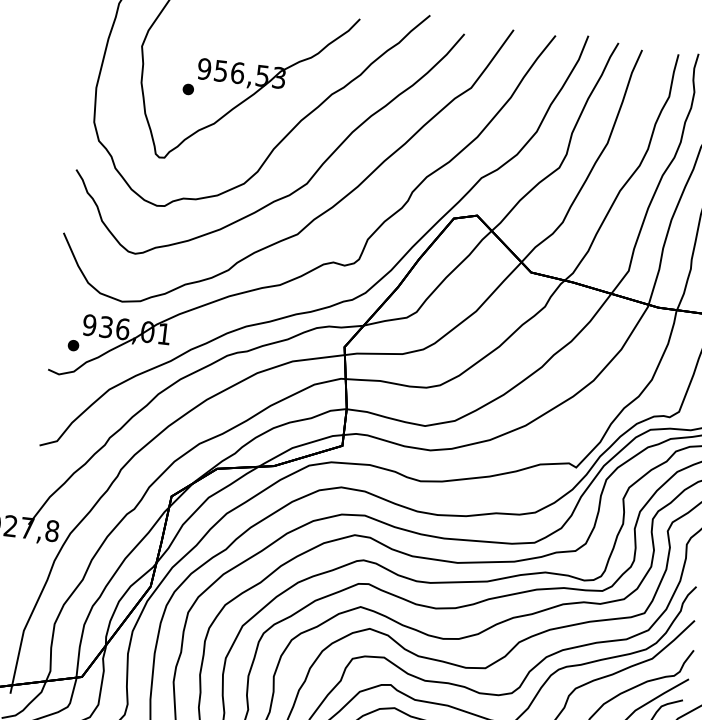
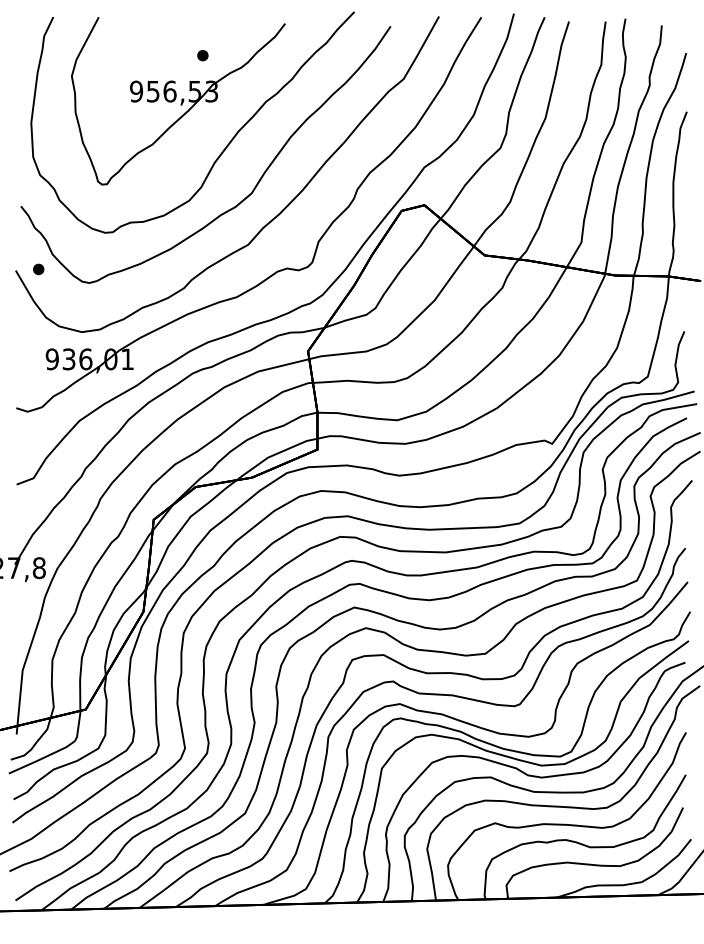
part: (188, 89) -> (202, 55), moved
part: (73, 345) -> (38, 269), moved

